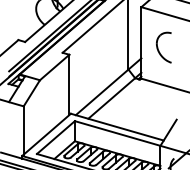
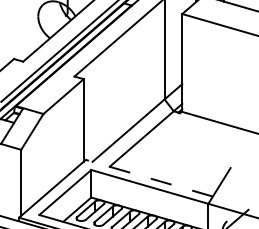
part: (163, 47) -> (212, 69), removed
line: (116, 127) -> (148, 178), solid -> dashed

